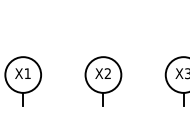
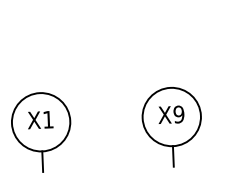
text: (107, 73) -> (178, 114), X2 -> X9

